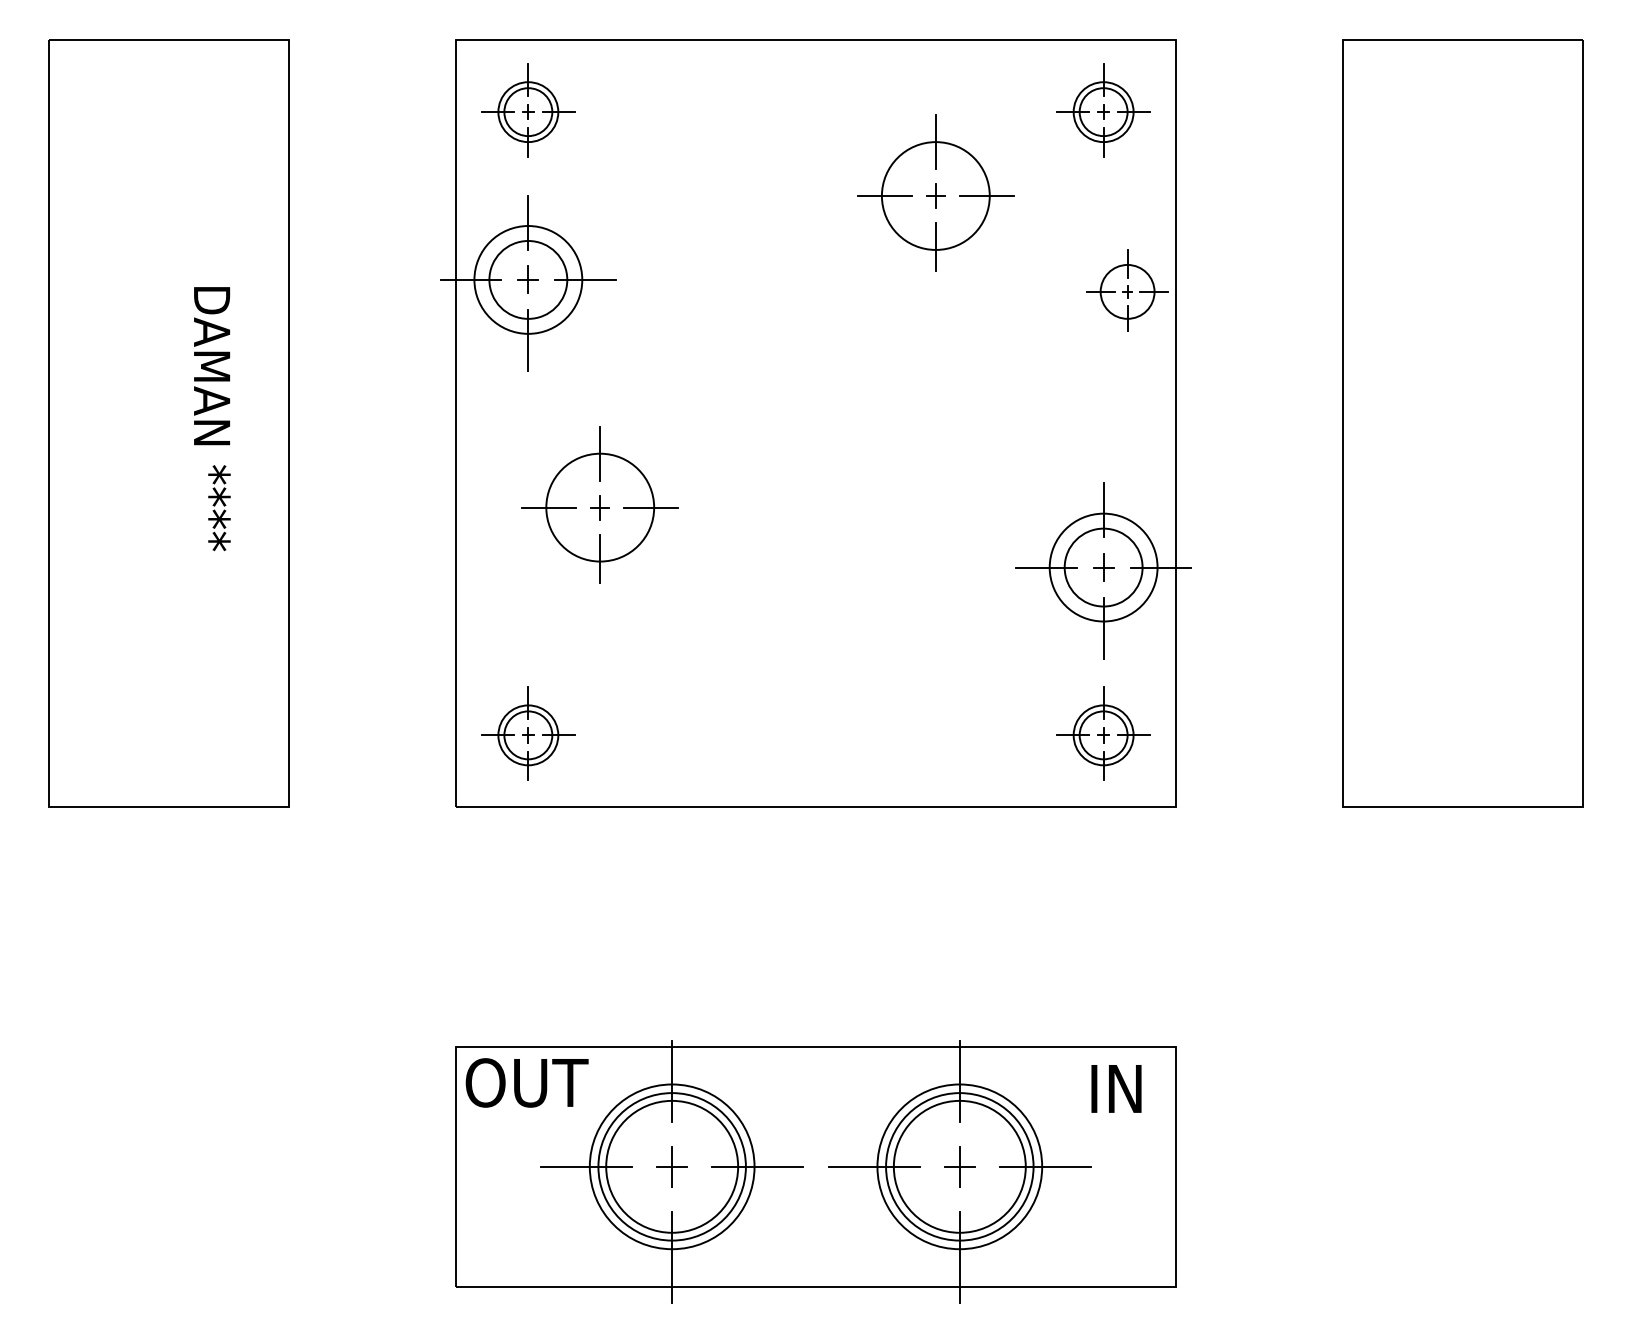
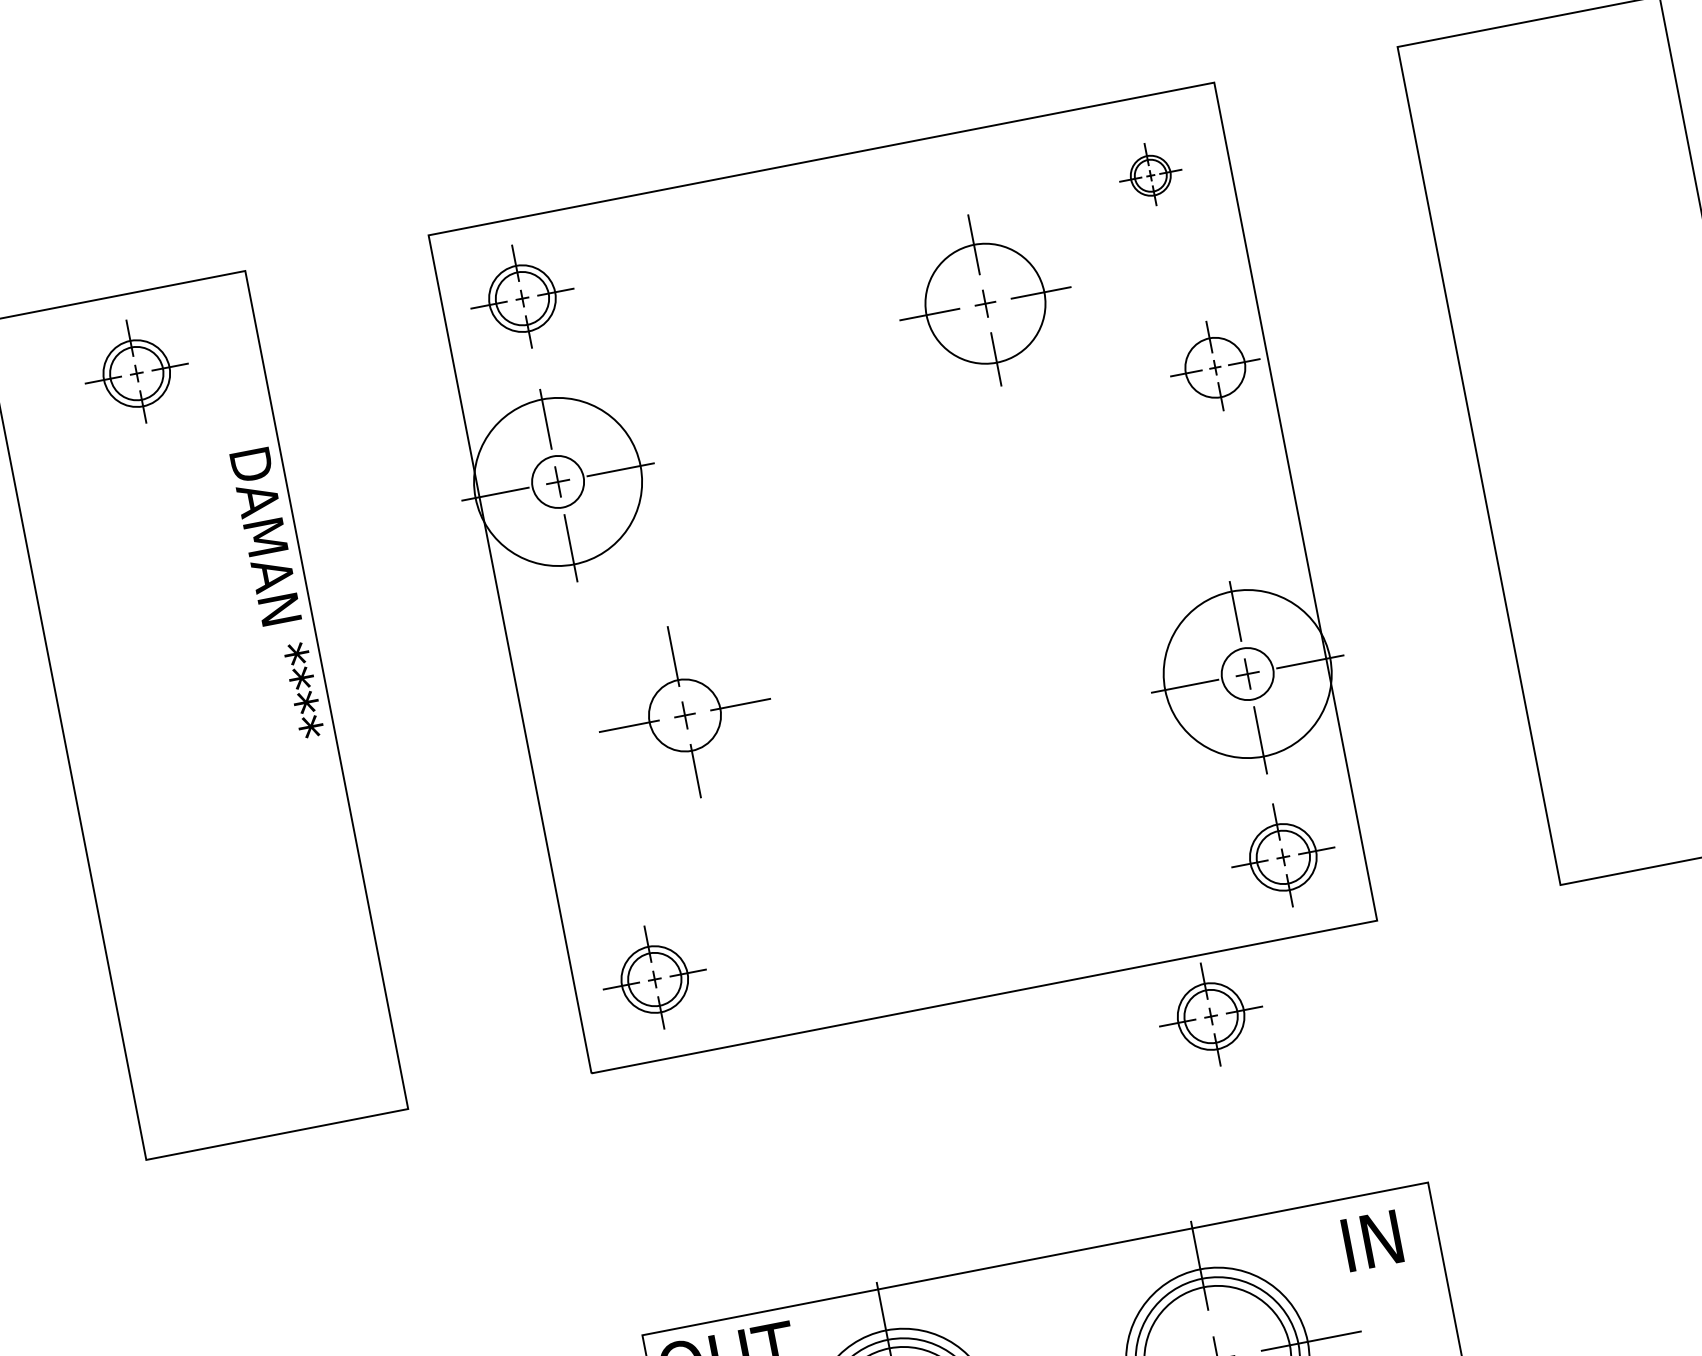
part: (175, 110) -> (136, 371), added
part: (1103, 110) -> (1150, 174), size x0.6
circle: (528, 279) -> (558, 481), size x0.6
circle: (528, 279) -> (558, 481), size x1.4
text: (212, 418) -> (277, 593), moved
circle: (600, 507) -> (685, 715), size x0.6
circle: (1103, 567) -> (1247, 673), size x0.6
circle: (1103, 567) -> (1247, 673), size x1.4
part: (1012, 861) -> (1210, 1014), added

